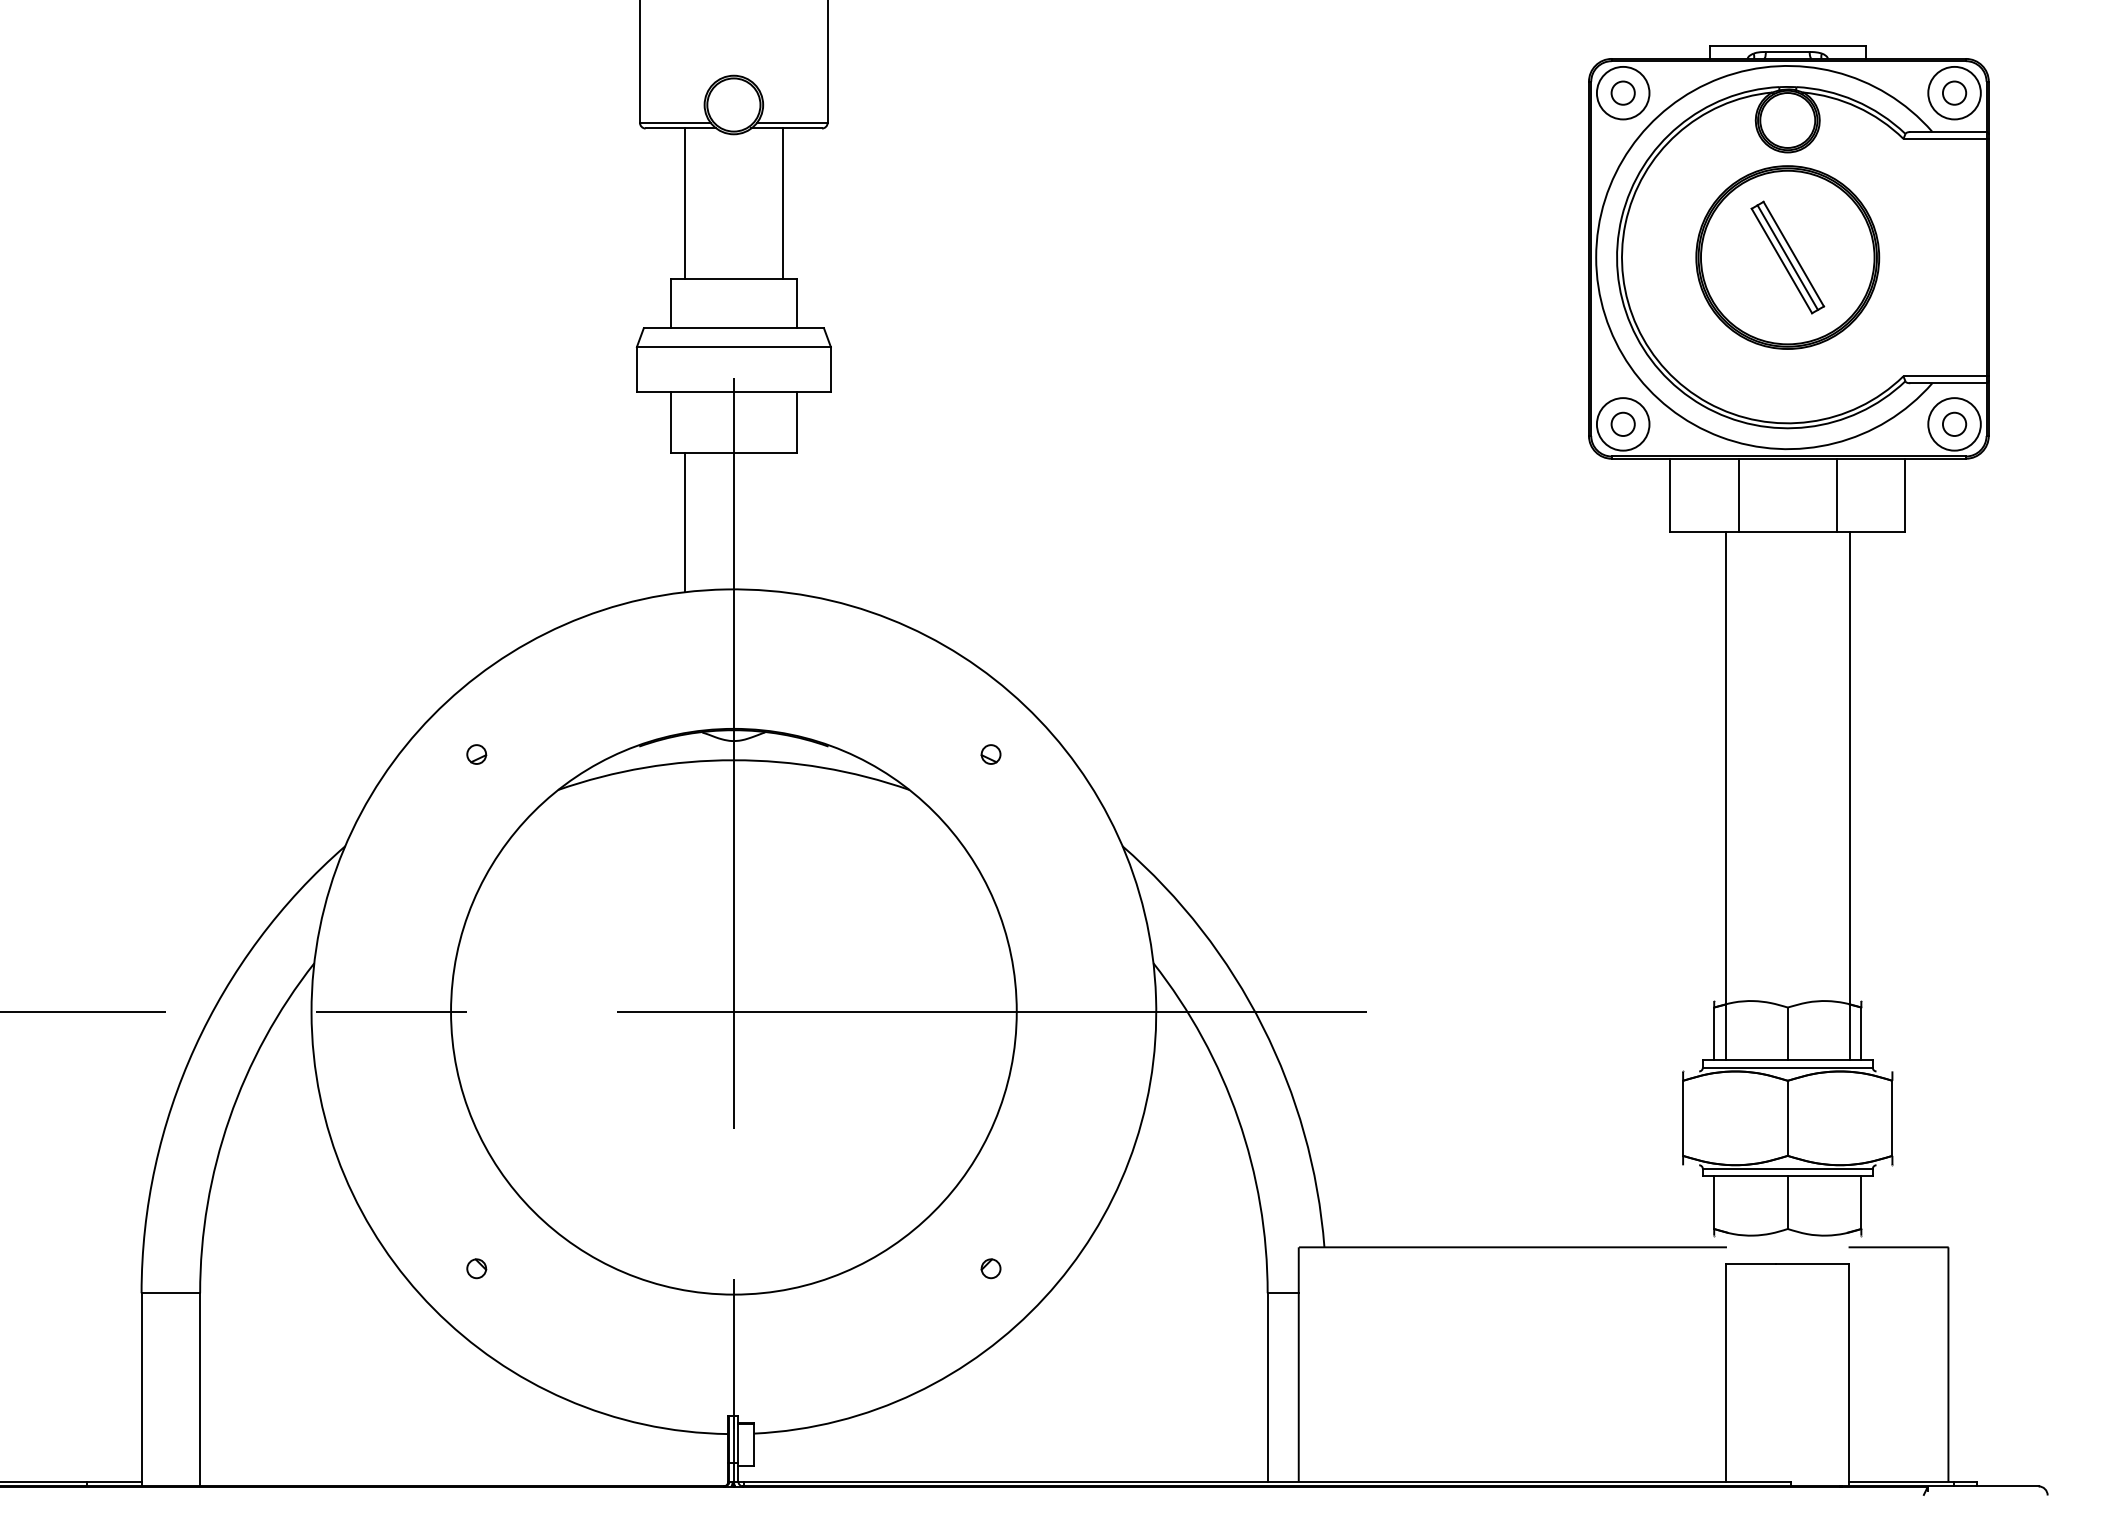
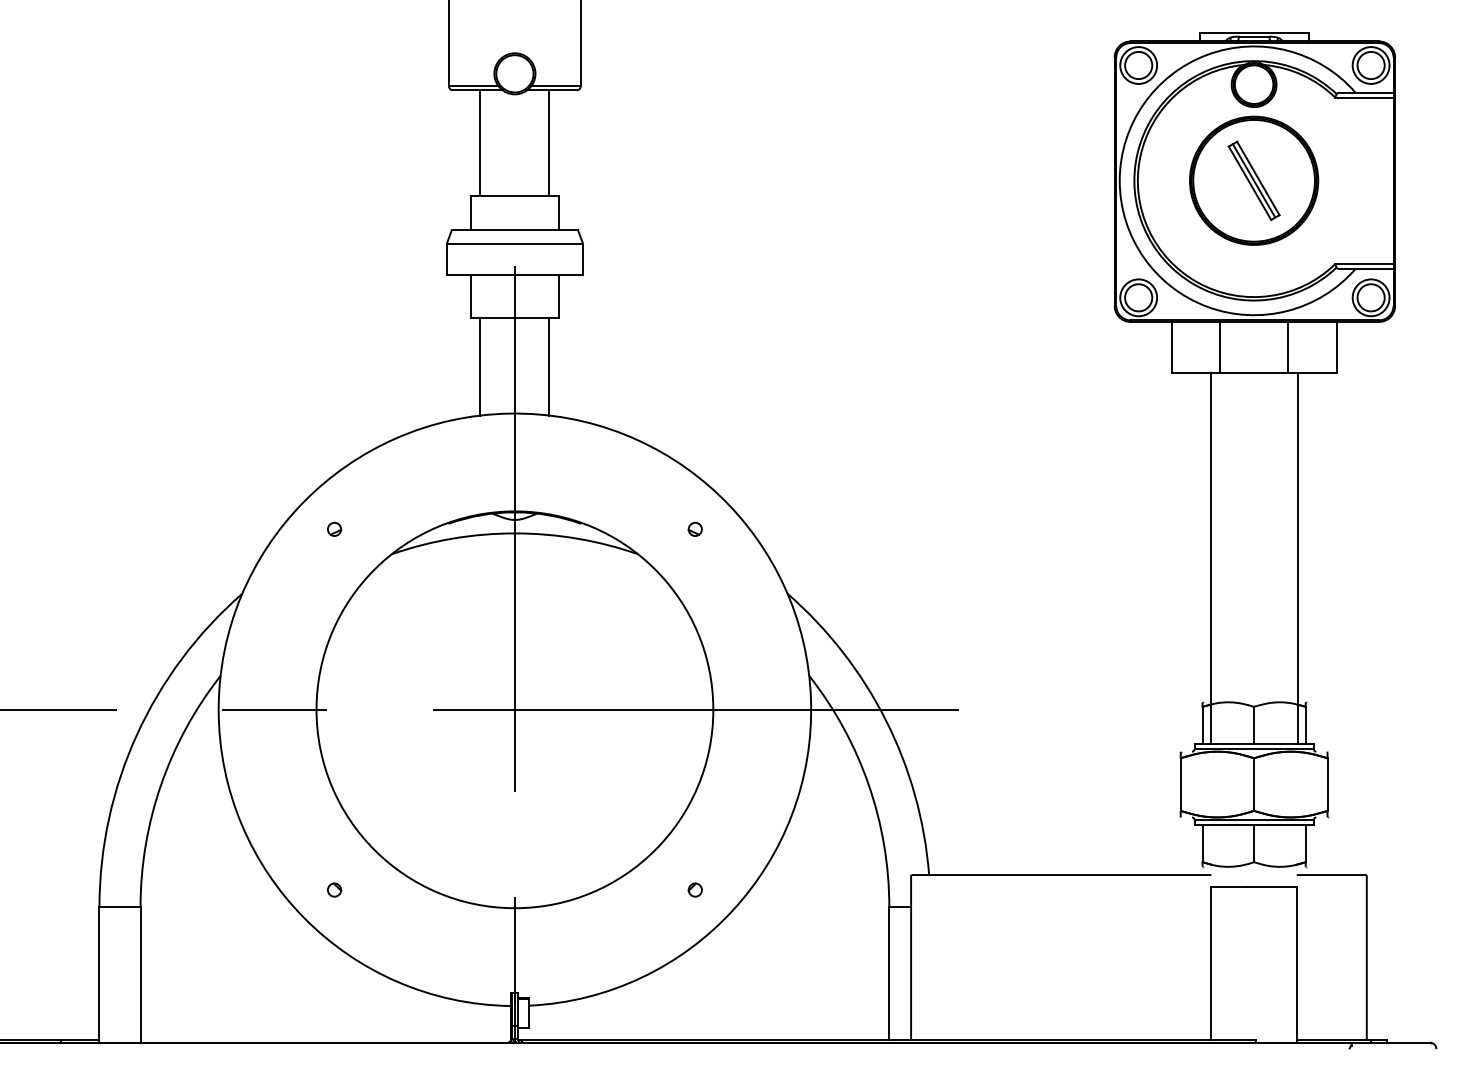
circle: (1622, 92) -> (1138, 65), size x1.67
circle: (1954, 92) -> (1371, 65), size x1.67
circle: (1622, 424) -> (1138, 297), size x1.67
circle: (1954, 424) -> (1371, 297), size x1.67
line: (783, 522) -> (549, 366), added

